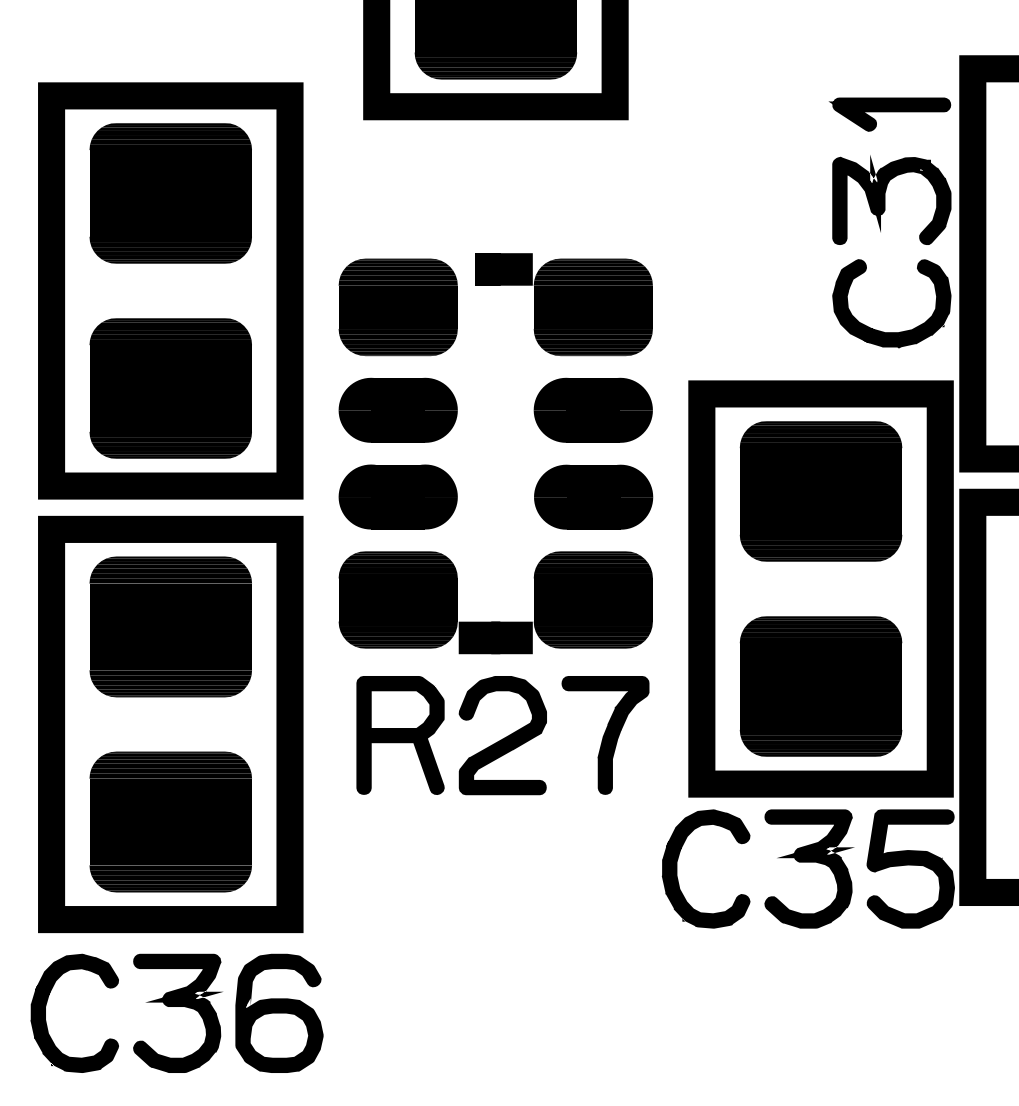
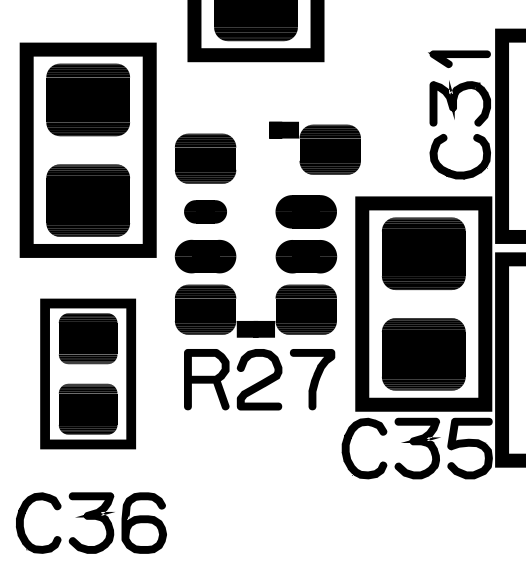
part: (562, 303) -> (314, 147), moved
part: (398, 409) -> (205, 211), size x0.7
part: (169, 723) -> (87, 373), size x0.7

